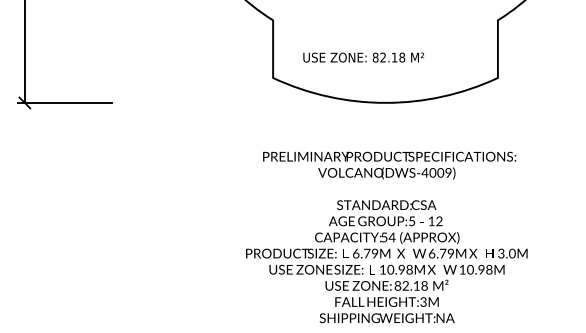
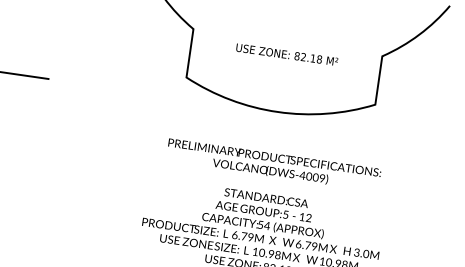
text: (363, 57) -> (287, 54), moved

